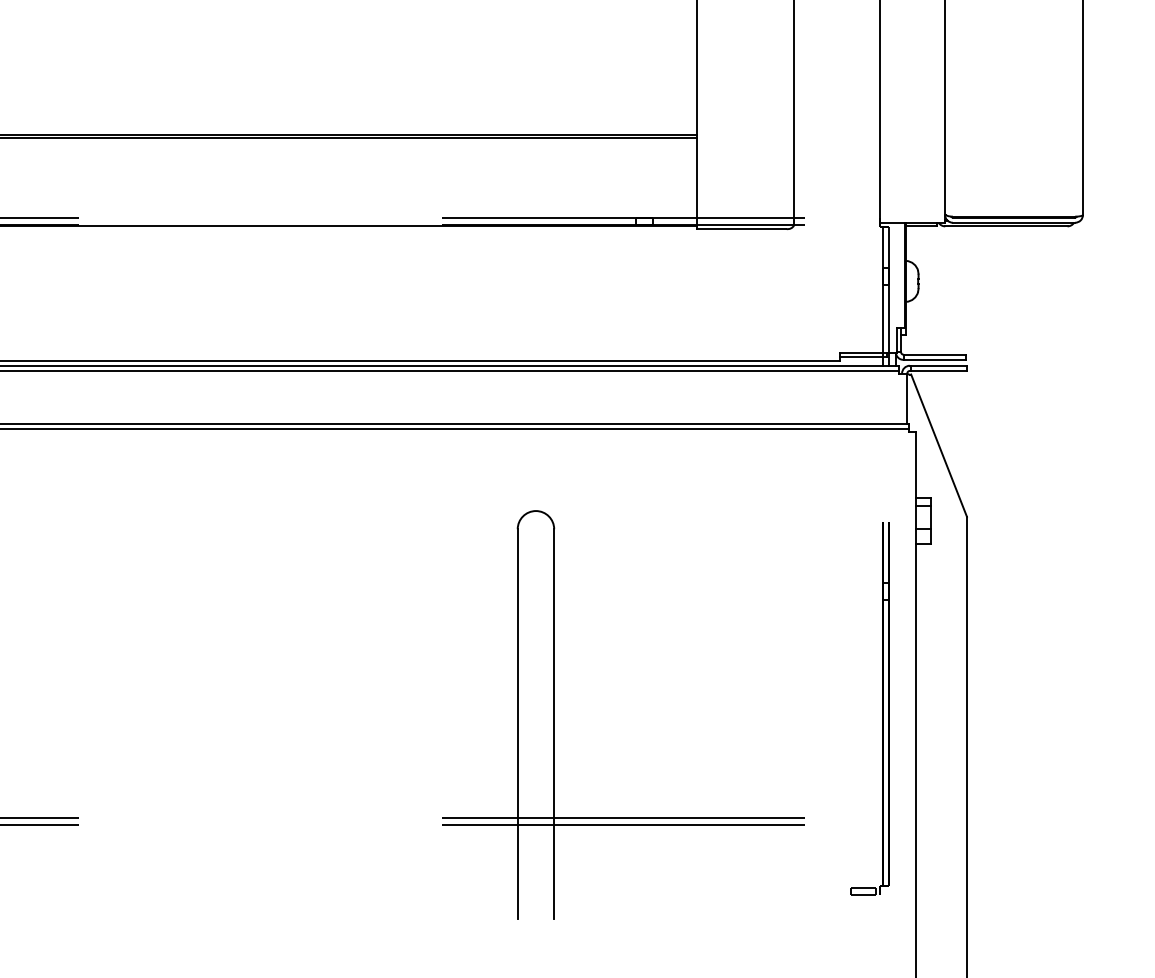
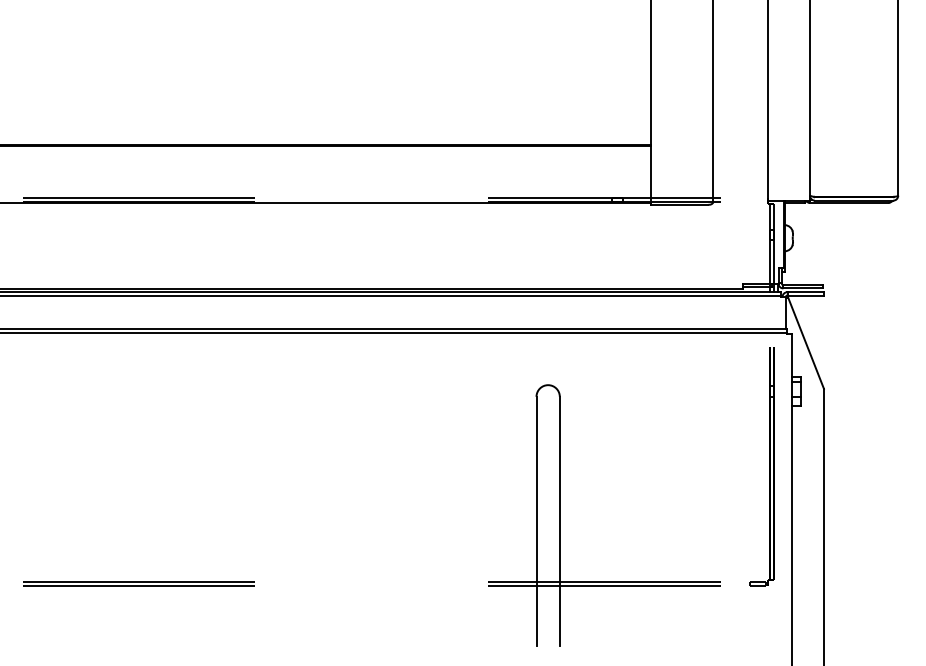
part: (881, 708) -> (769, 466), moved

